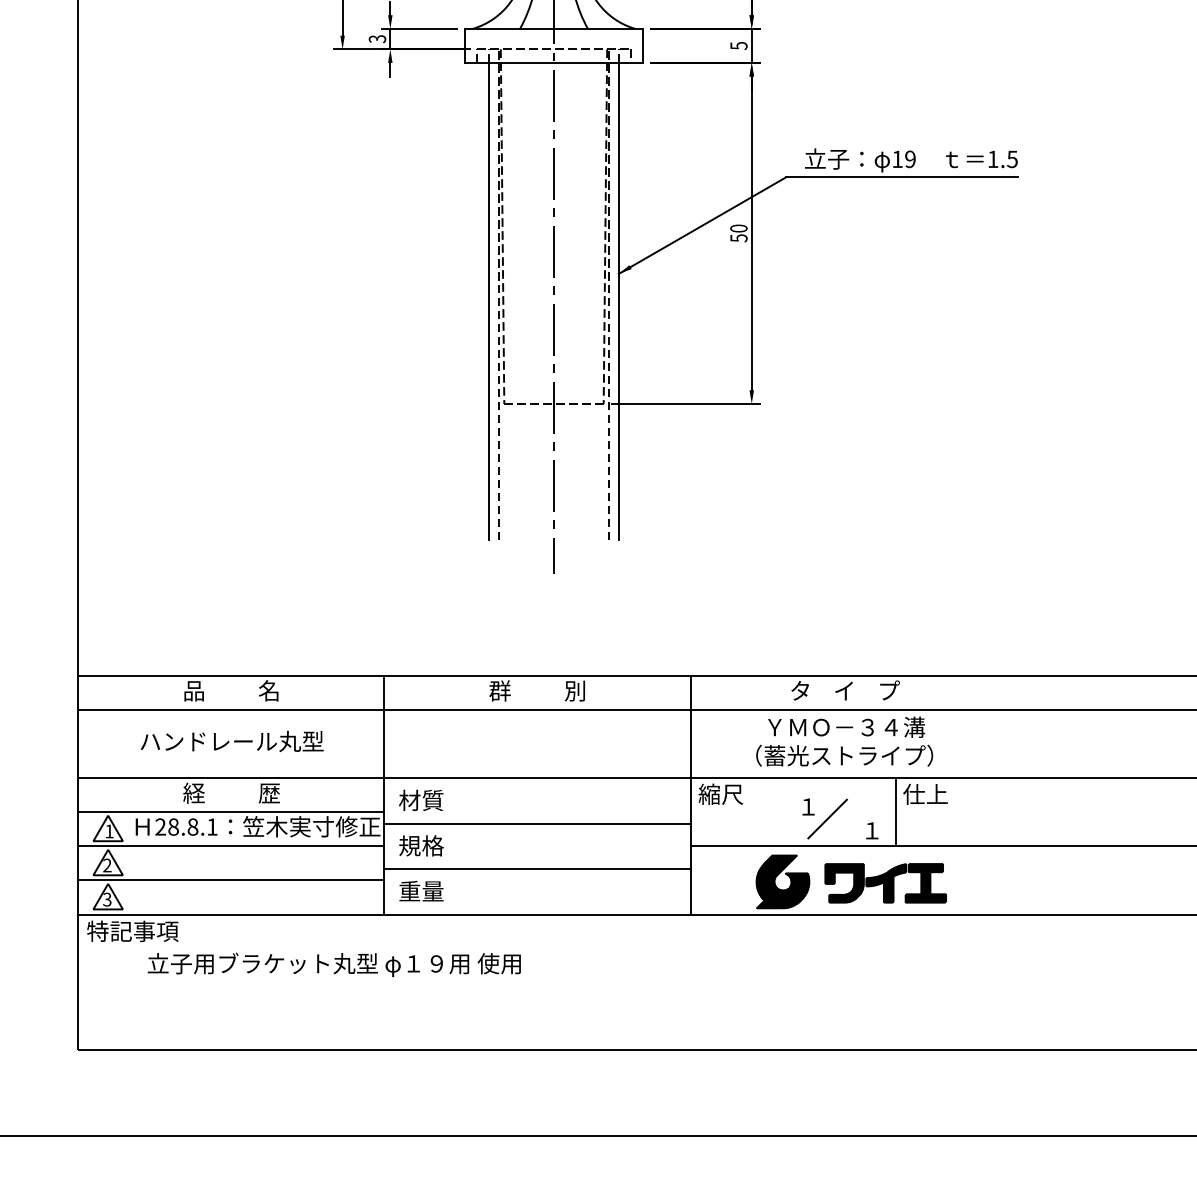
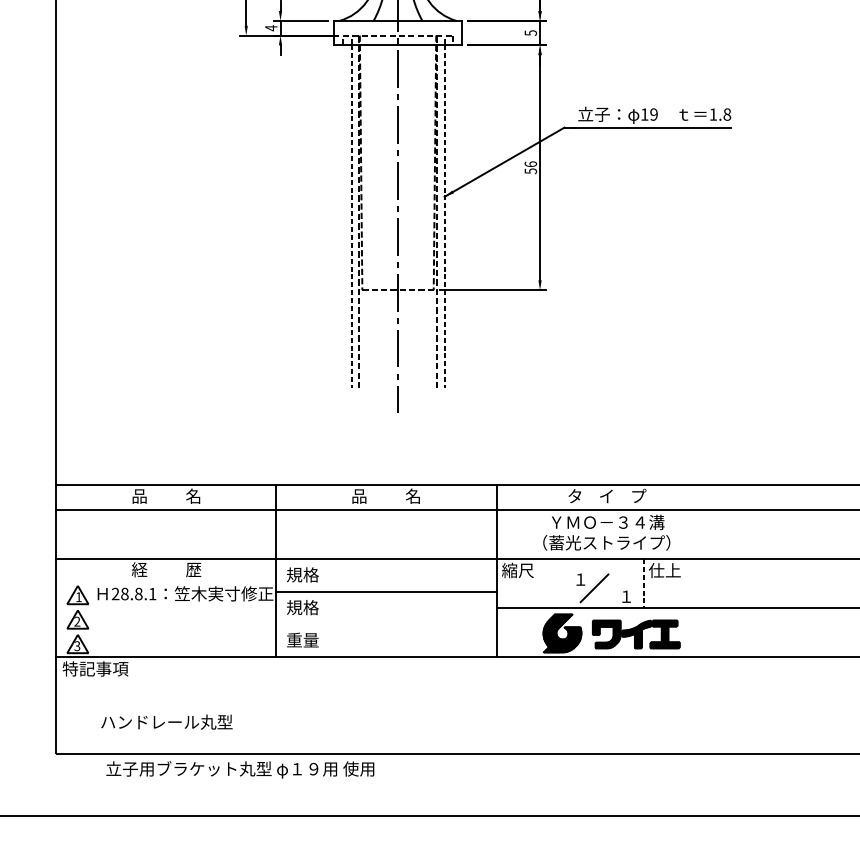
text: (377, 38) -> (271, 27), 3 -> 4
text: (1012, 158) -> (727, 113), 1.5 -> 1.8
text: (738, 228) -> (530, 164), 50 -> 56
line: (489, 301) -> (351, 216), solid -> dashed
line: (618, 301) -> (444, 216), solid -> dashed
text: (537, 690) -> (386, 496), 群          別 -> 品          名
text: (231, 741) -> (166, 722), moved
text: (421, 800) -> (302, 574), 材質 -> 規格
line: (231, 812) -> (166, 583), removed
line: (895, 812) -> (643, 583), solid -> dashed
line: (231, 846) -> (166, 608), removed
line: (537, 869) -> (386, 624), removed
line: (231, 880) -> (166, 632), removed
text: (333, 964) -> (239, 769), moved

